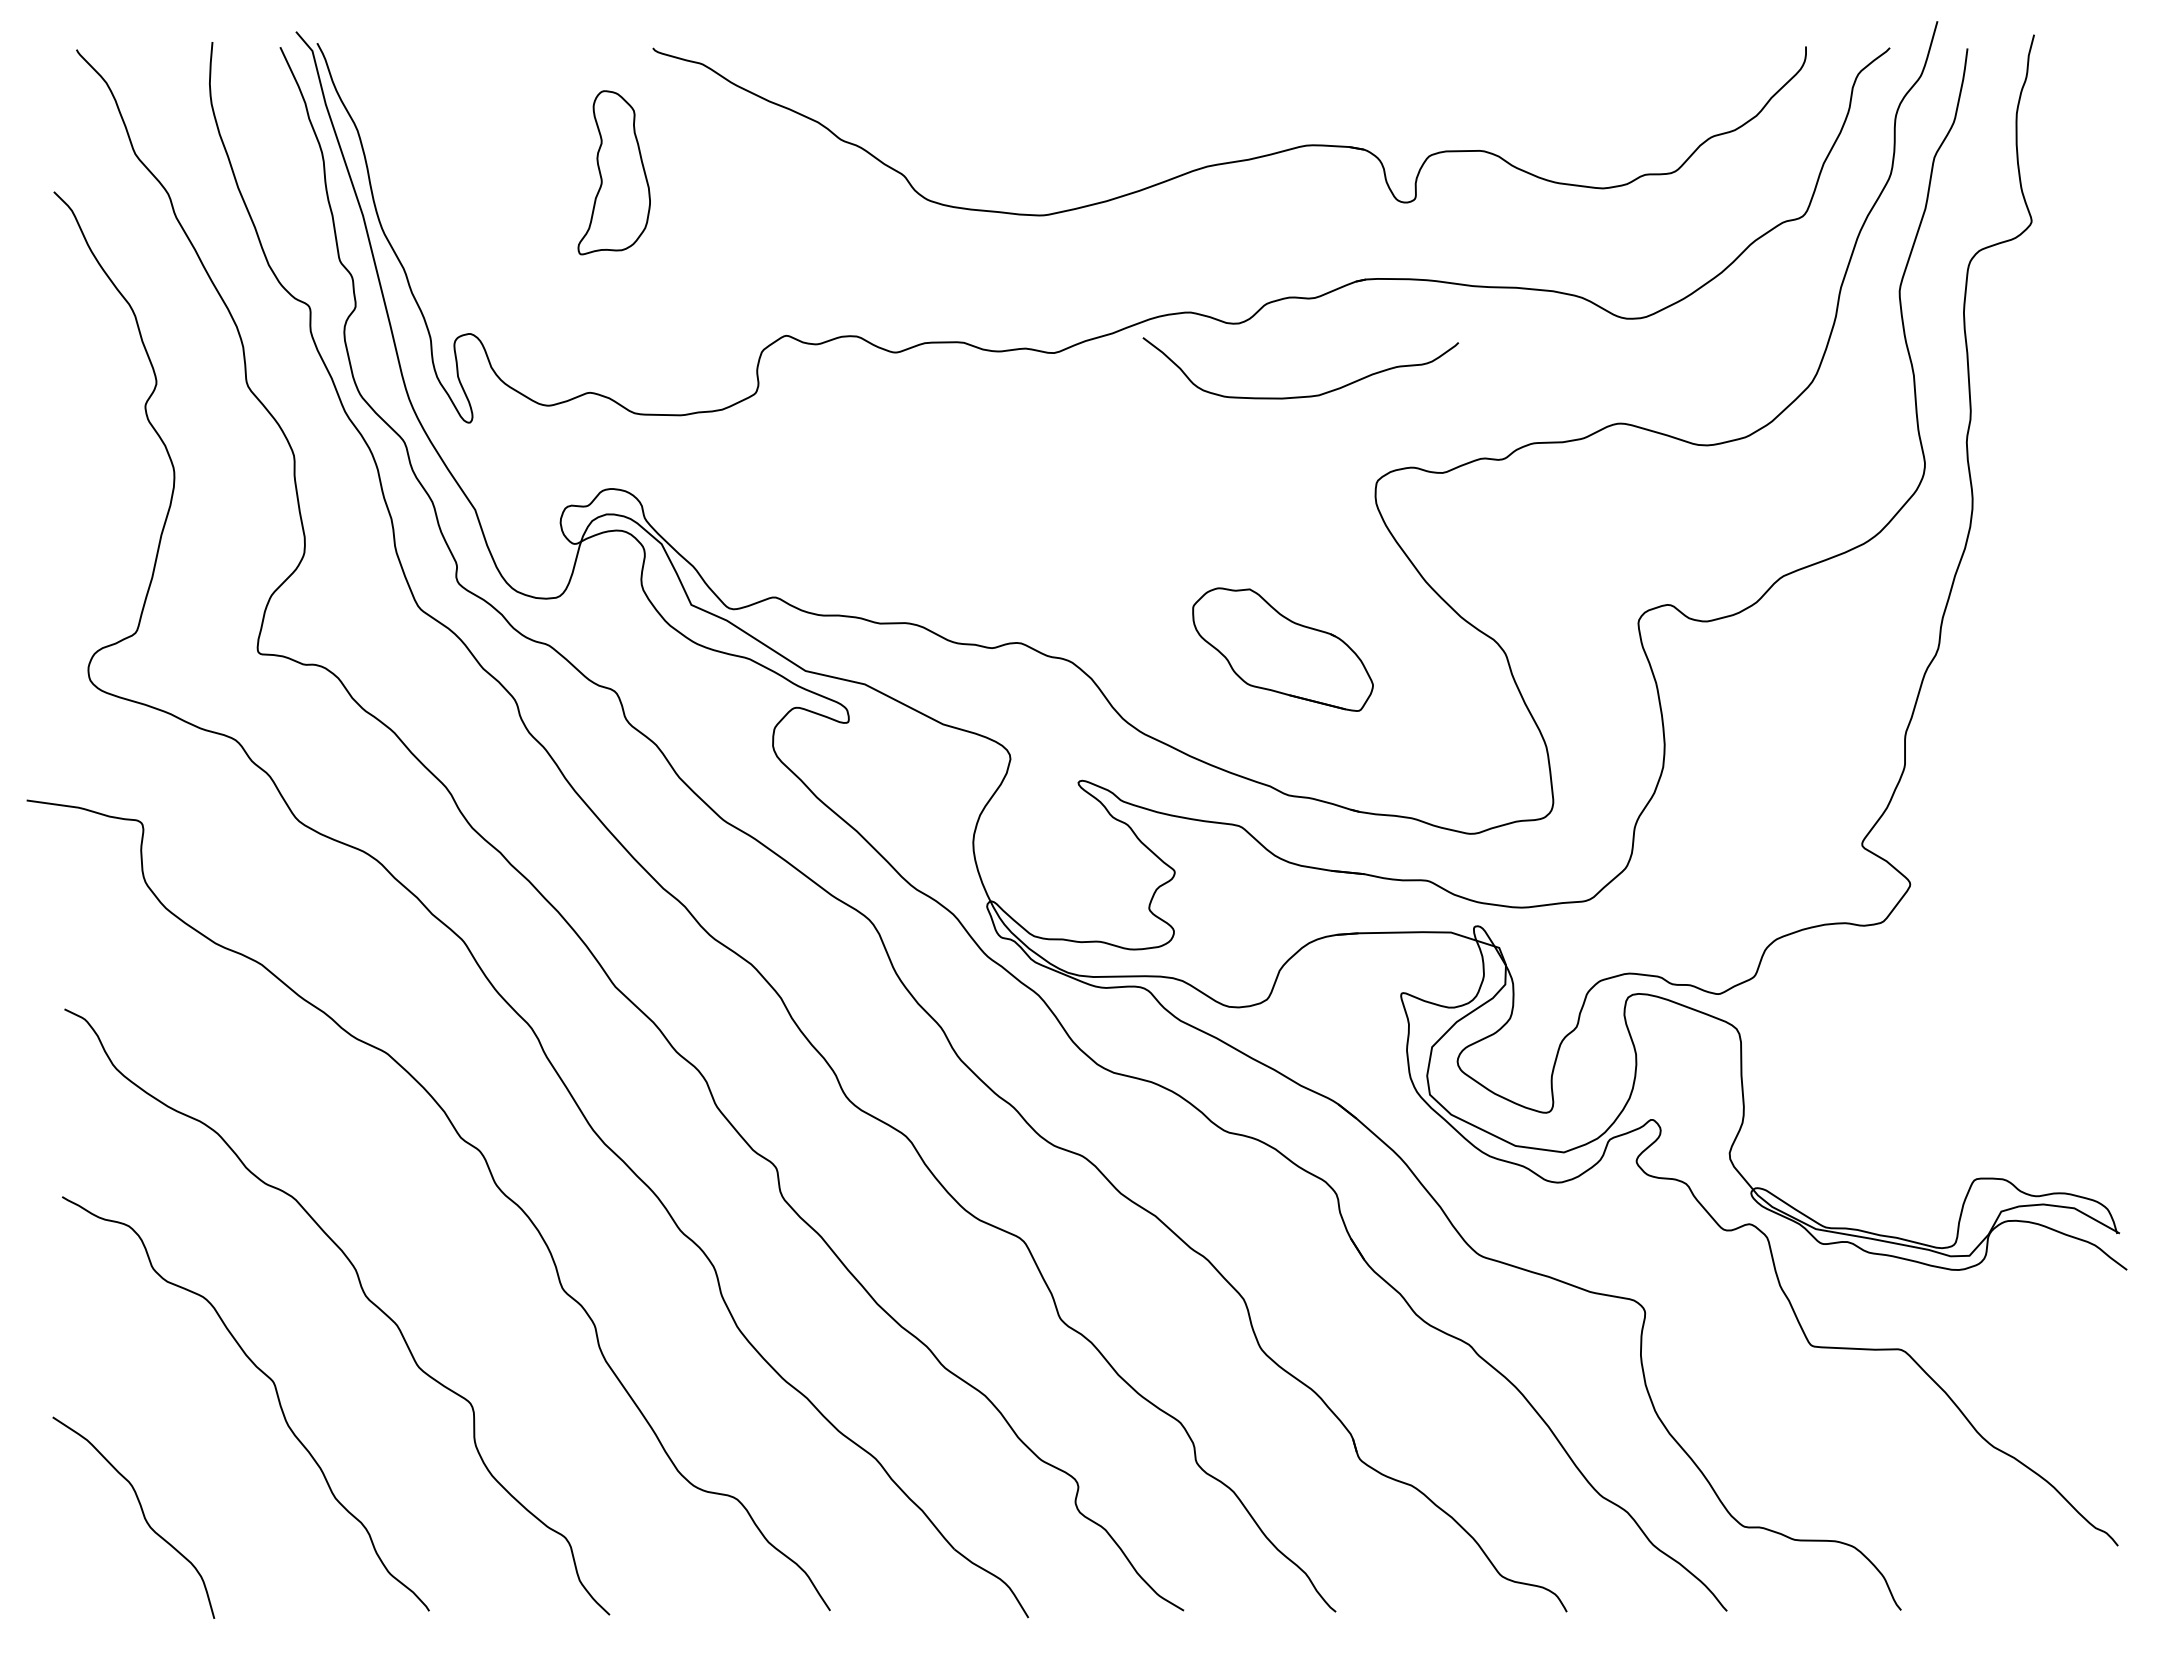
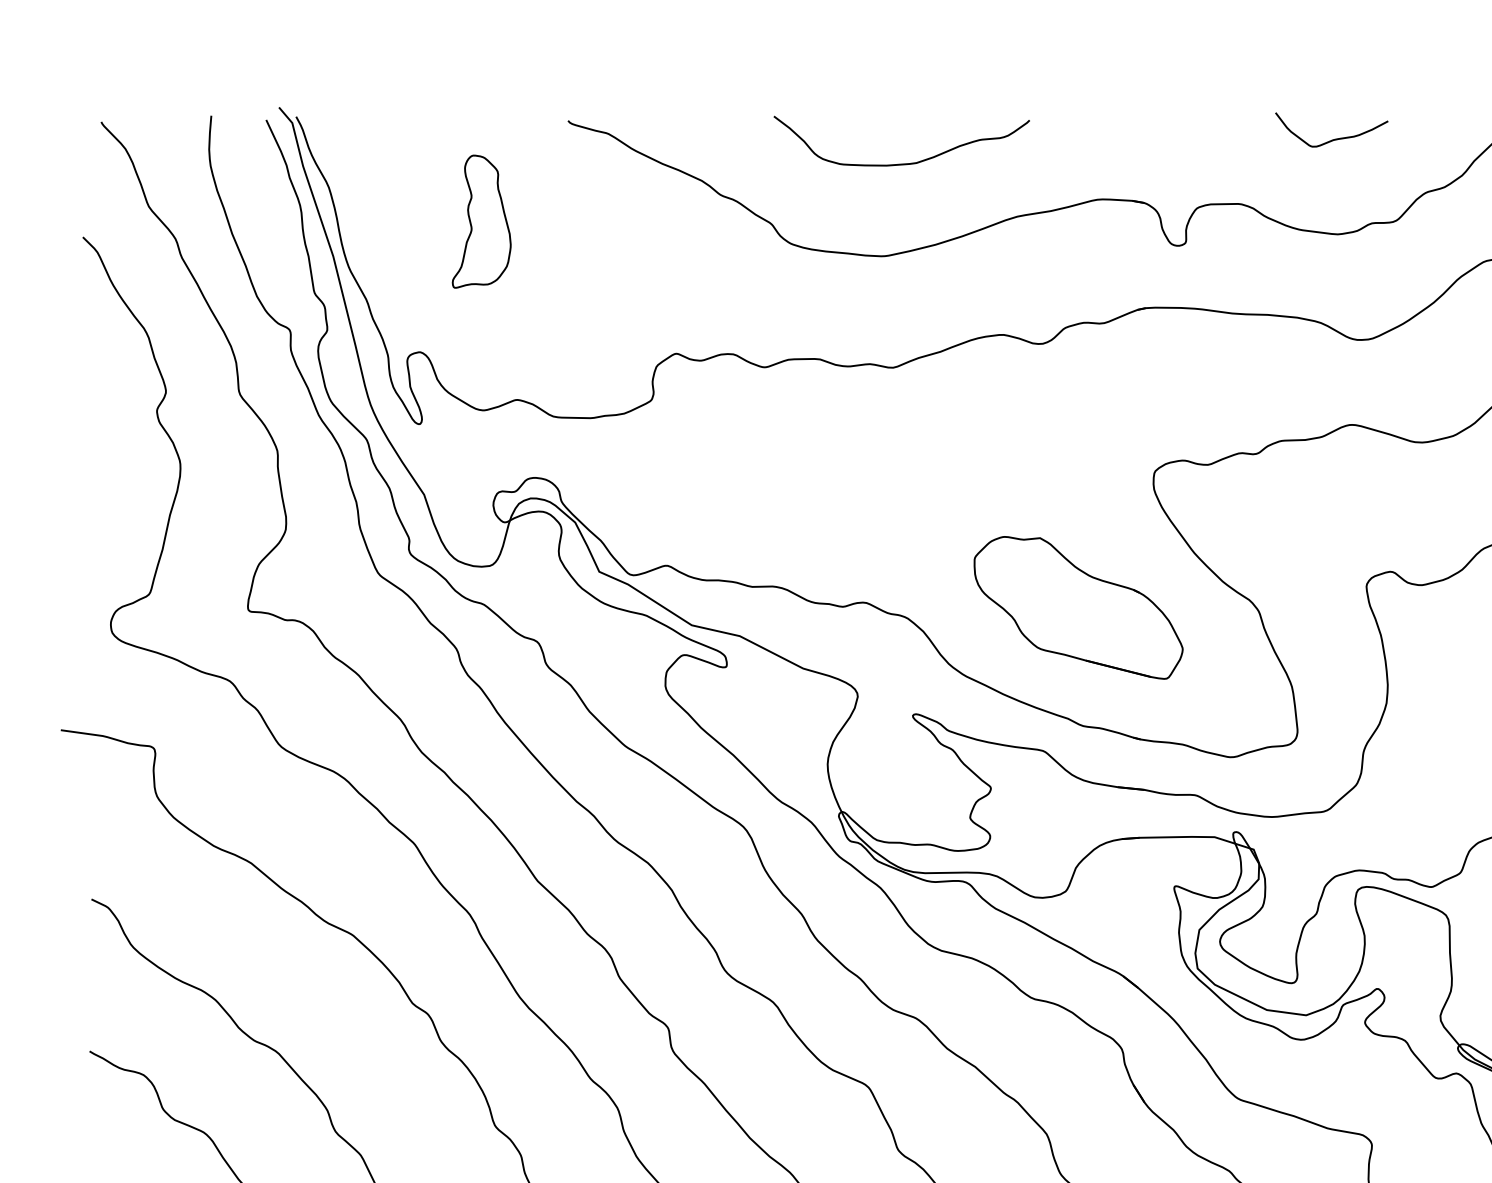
curve: (1599, 70) -> (1334, 138), added
part: (613, 172) -> (481, 221), moved
curve: (1306, 395) -> (906, 163), moved
part: (1282, 649) -> (1078, 607), size x1.43

